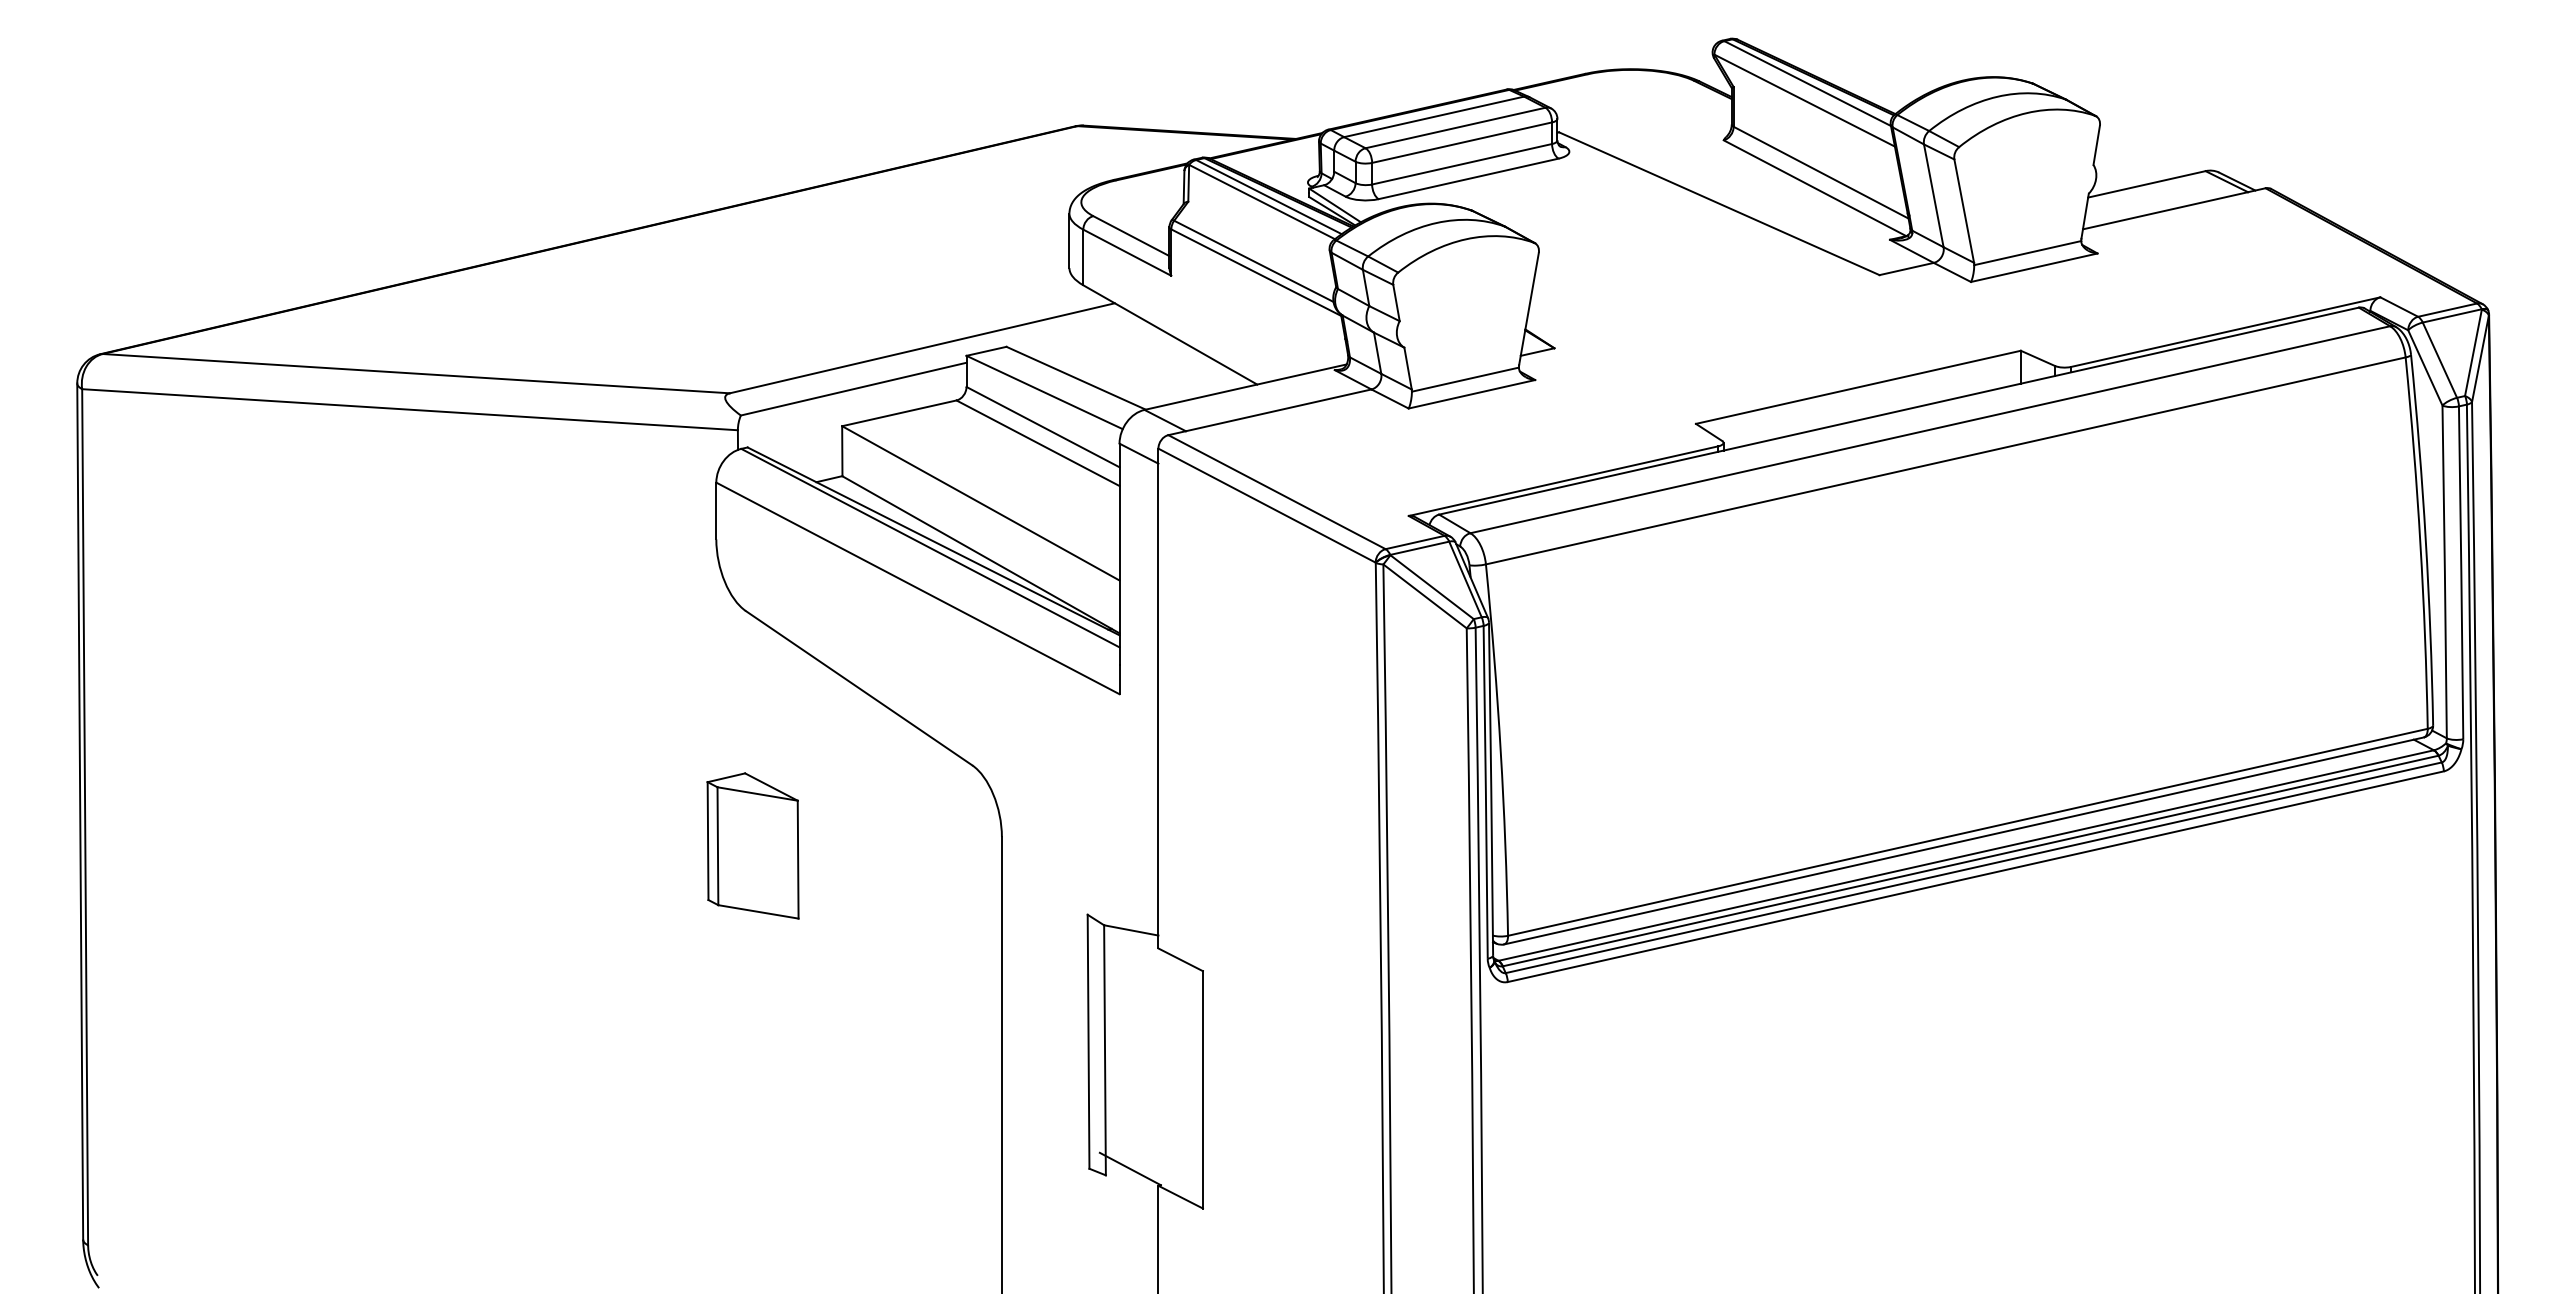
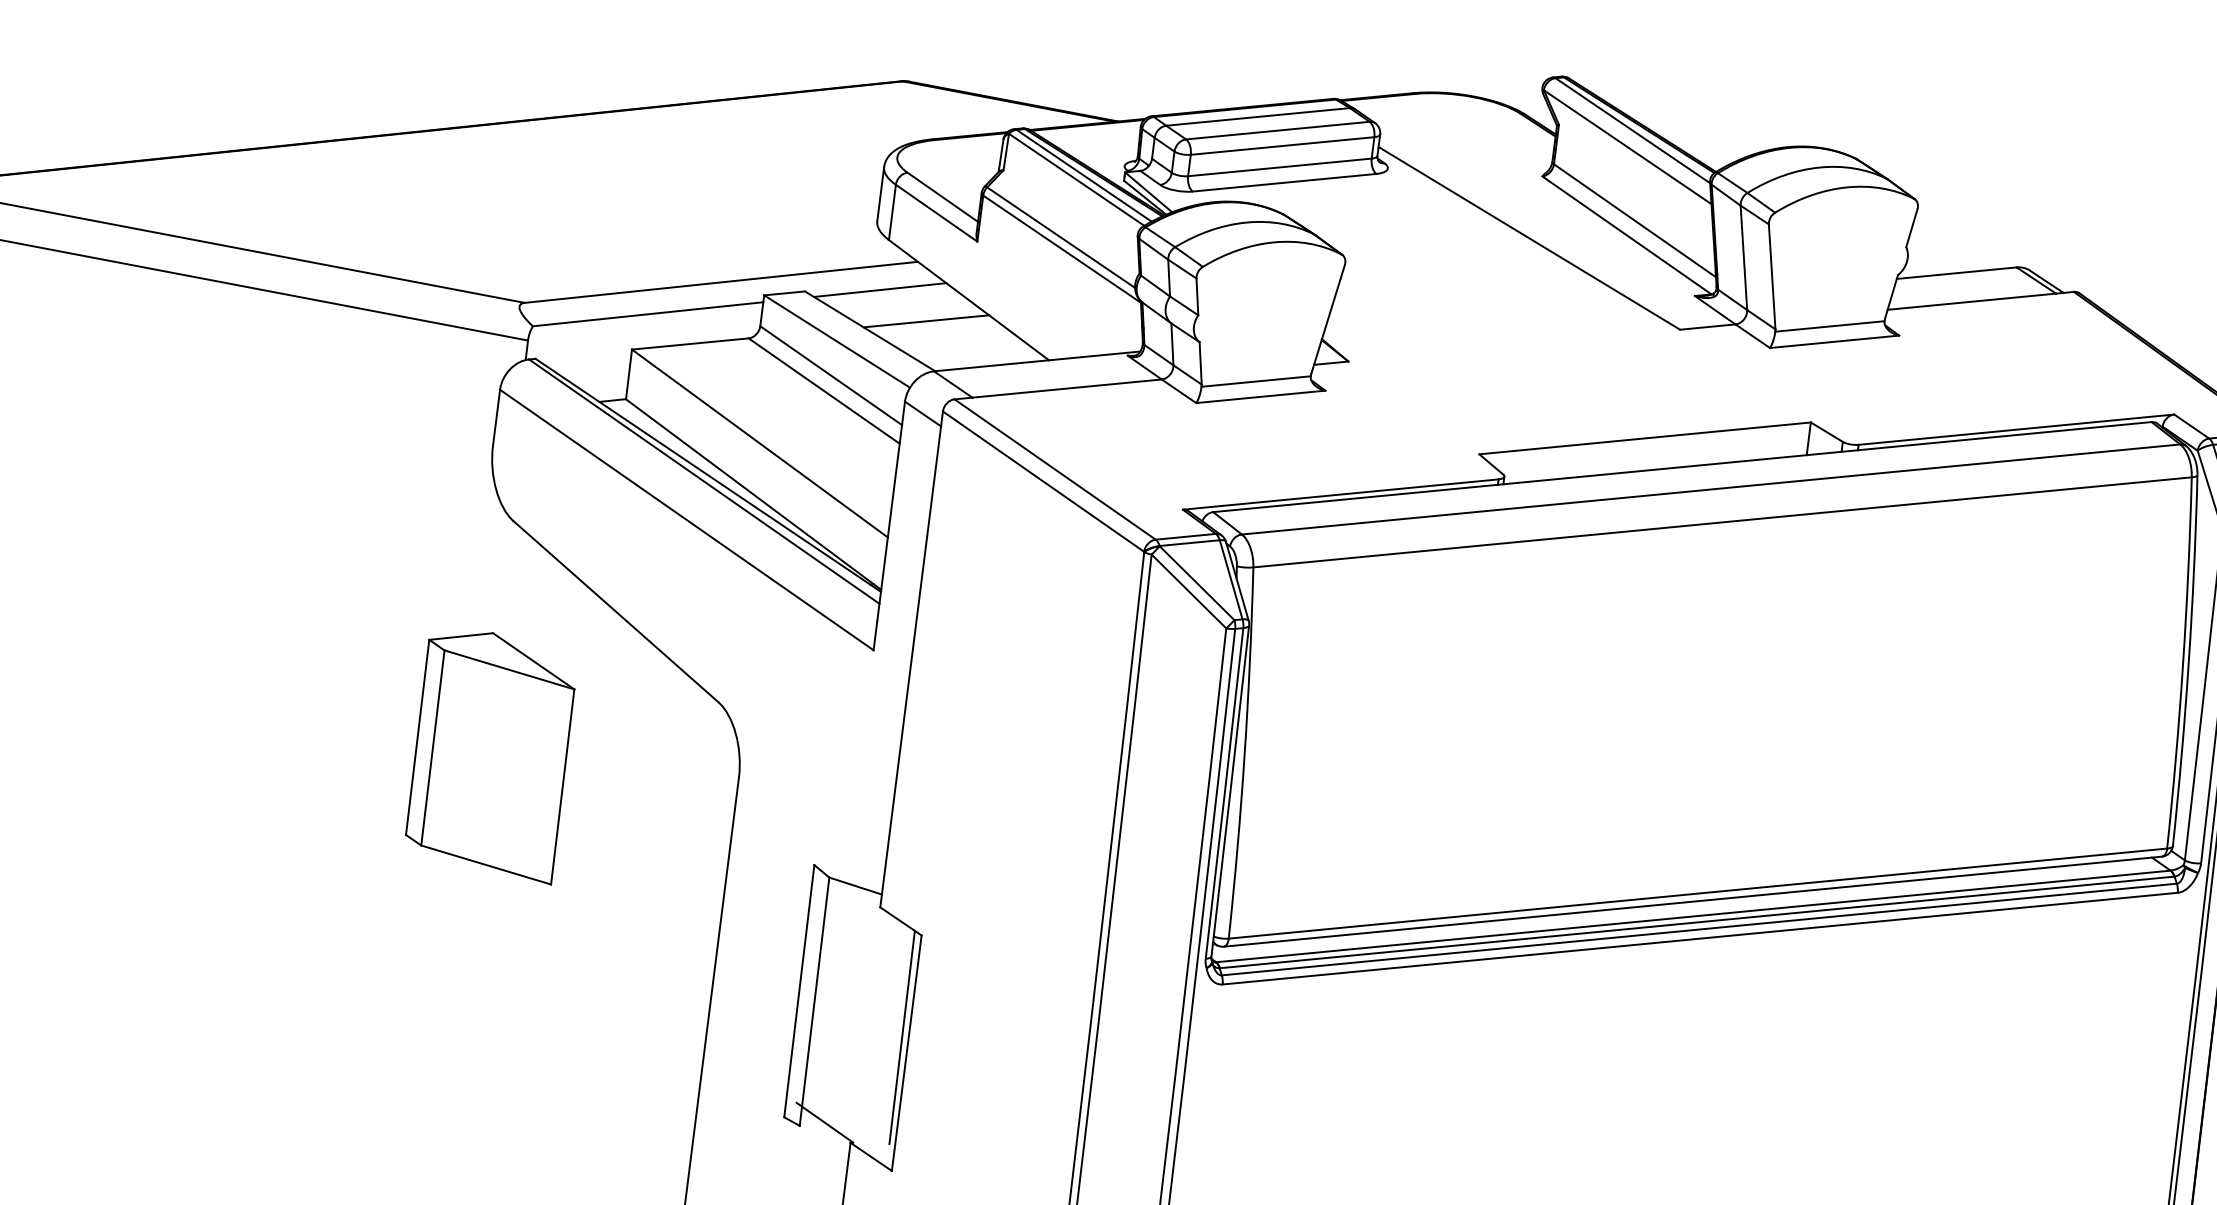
line: (1080, 335) -> (879, 289), added
line: (1130, 361) -> (926, 321), added
part: (752, 845) -> (490, 754), size x1.67
line: (1196, 1074) -> (902, 1037), added

